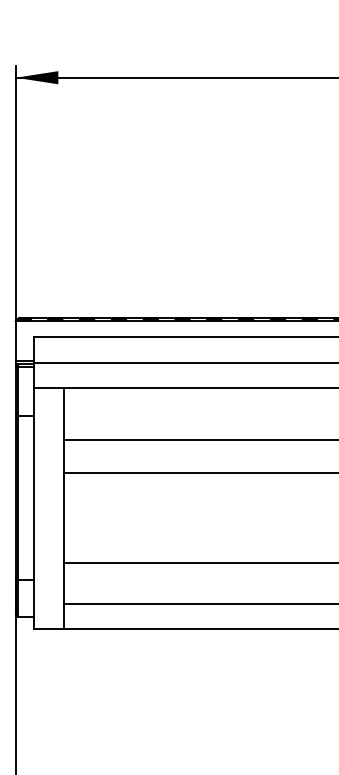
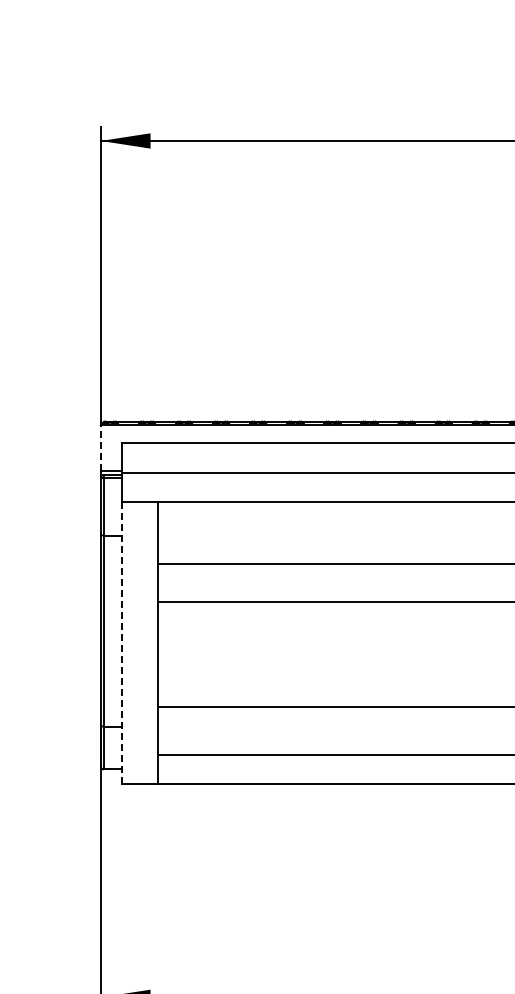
line: (15, 340) -> (100, 447), solid -> dashed
line: (34, 508) -> (122, 643), solid -> dashed

